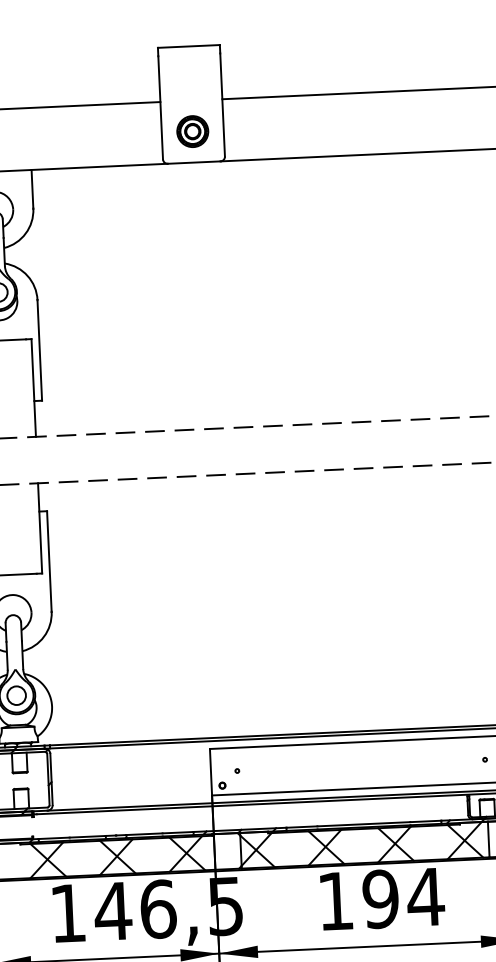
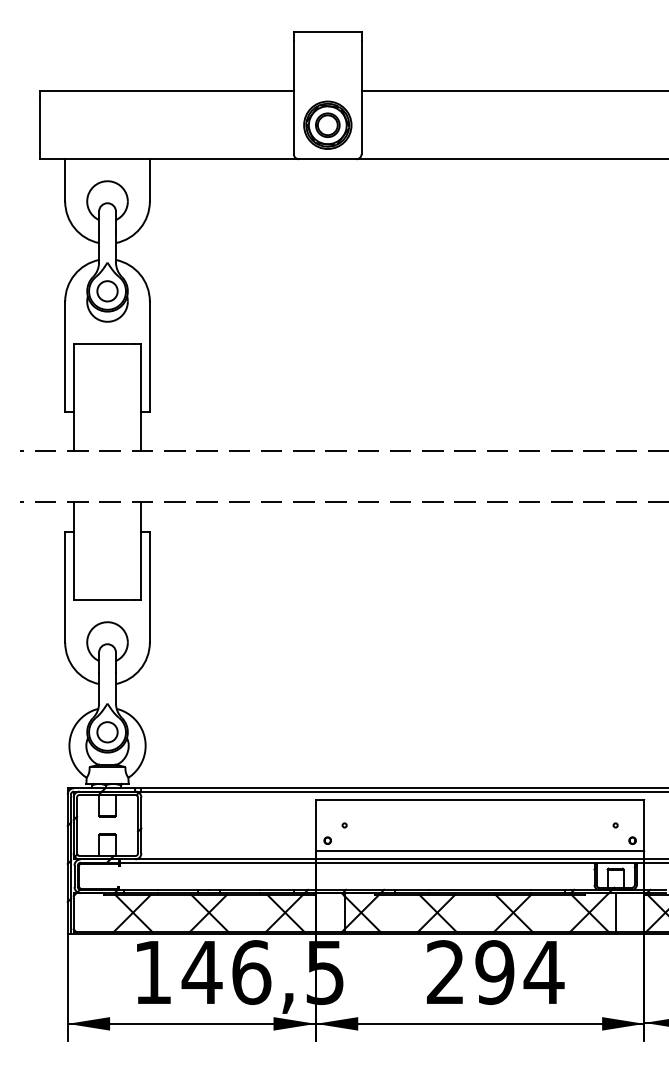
part: (192, 131) -> (327, 125), size x1.4
text: (335, 900) -> (445, 971), 194 -> 294

